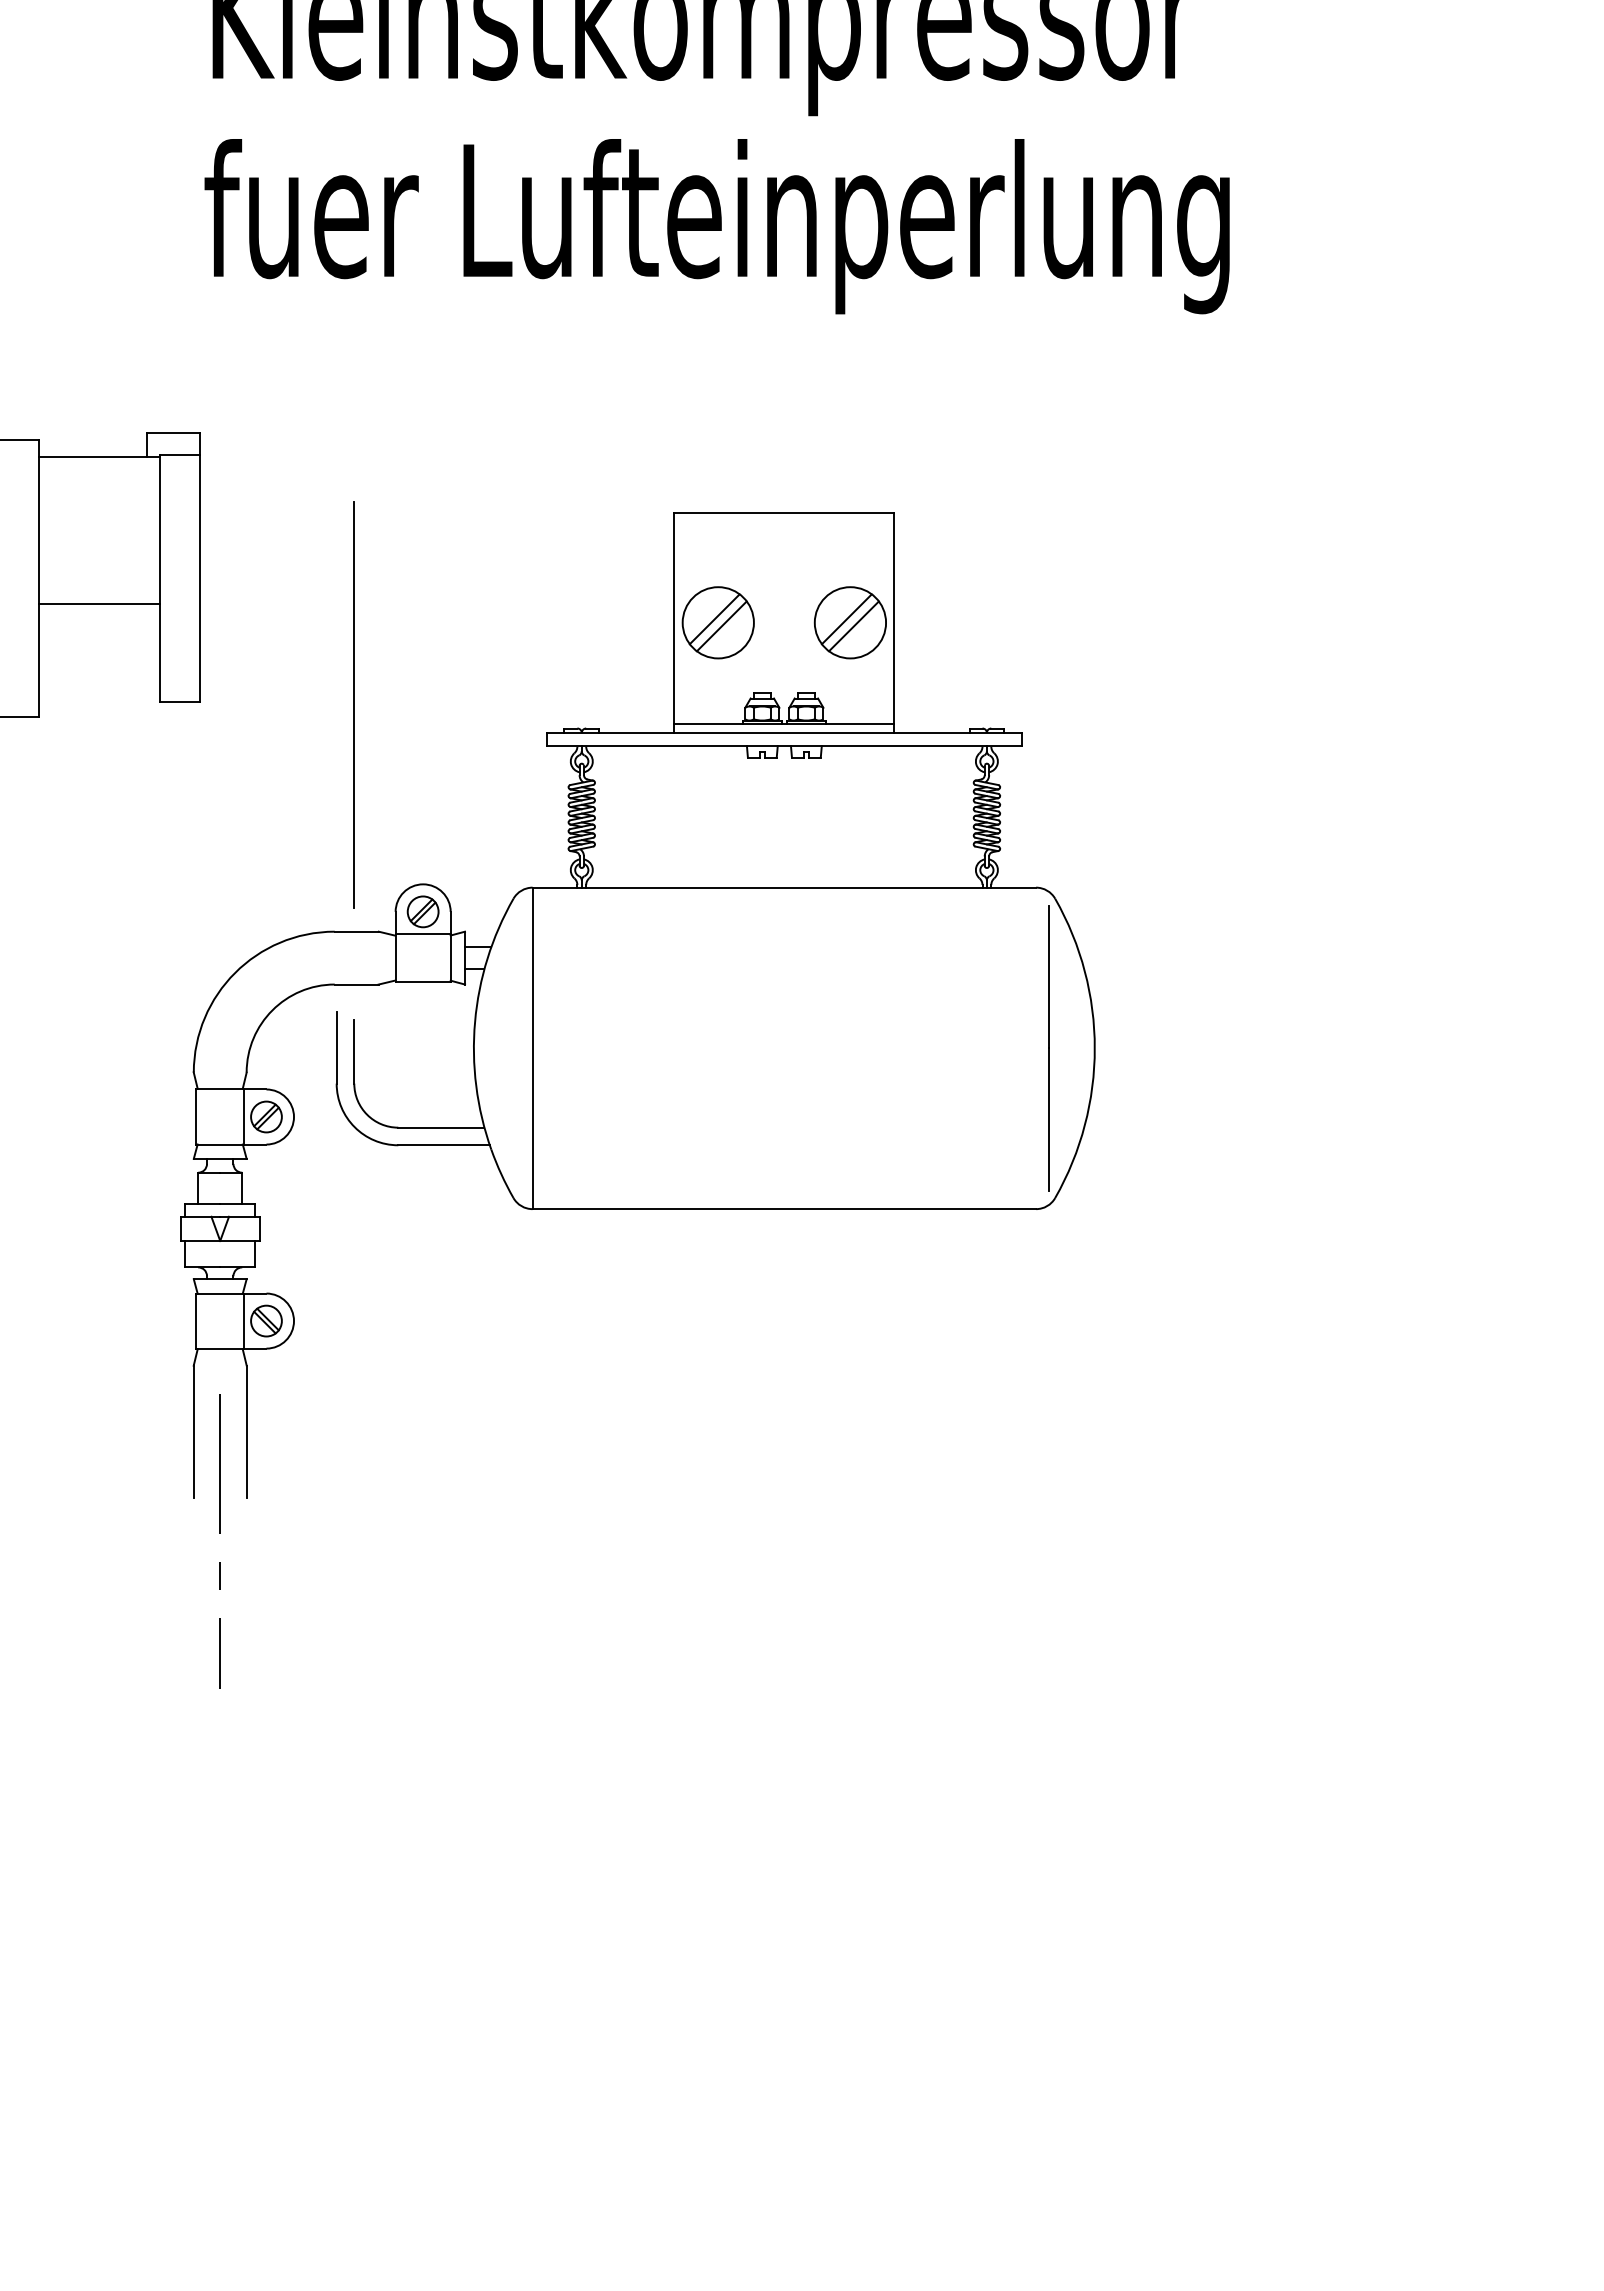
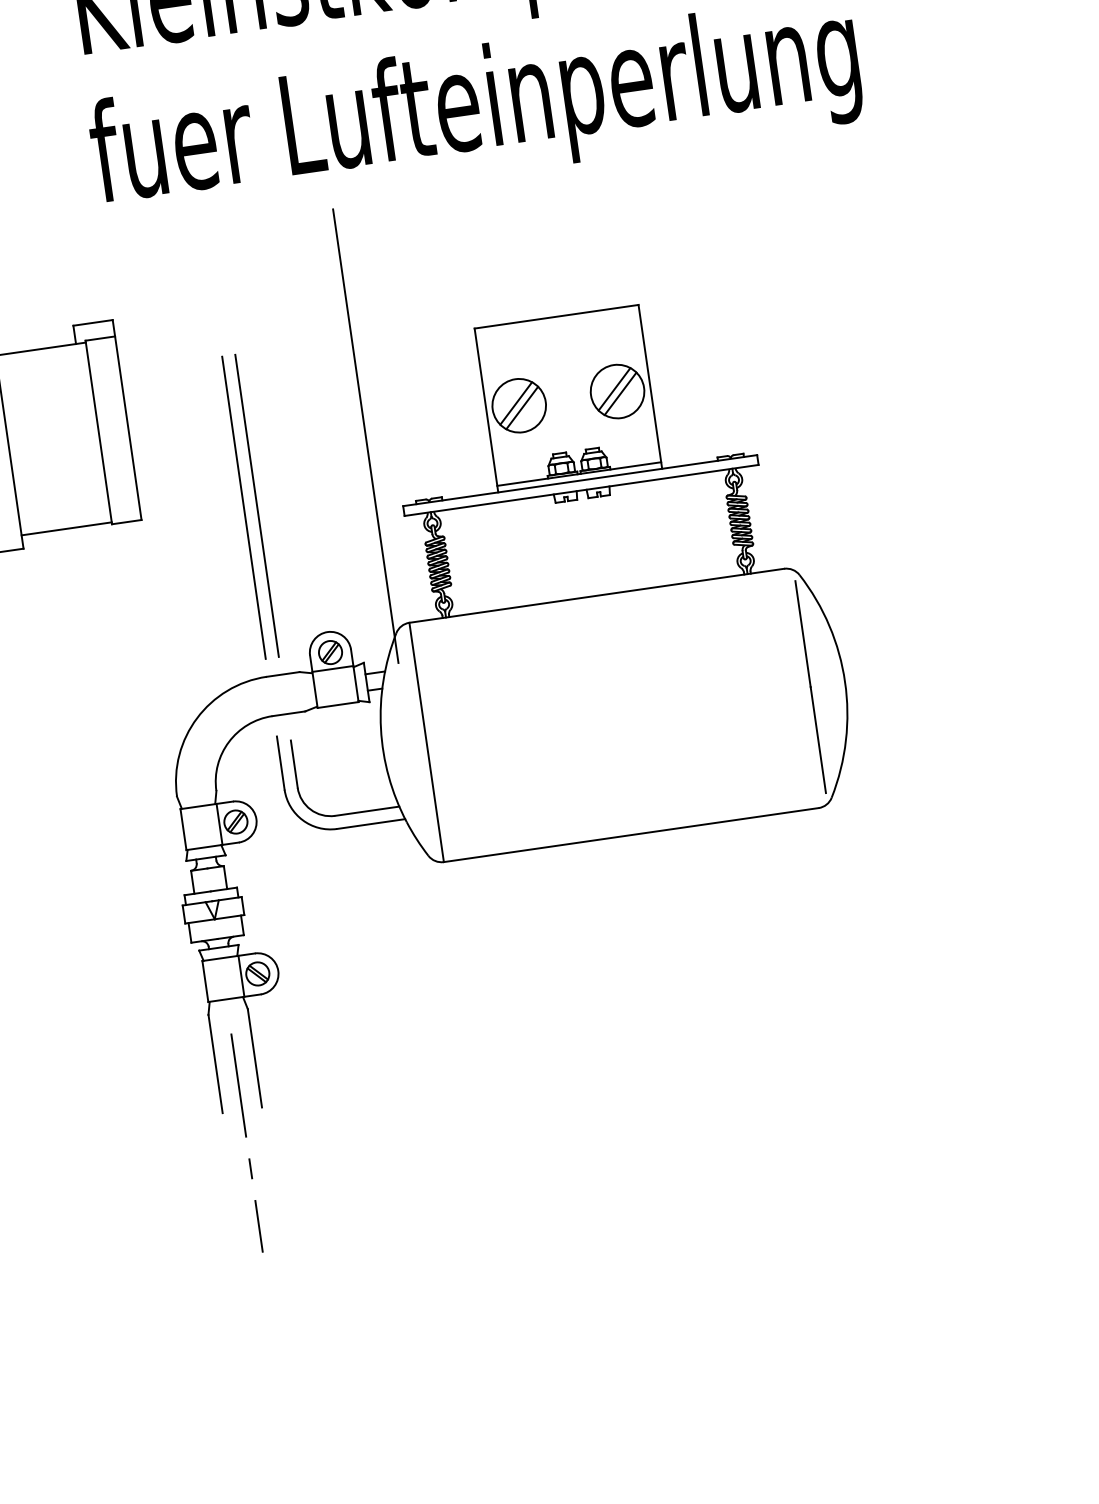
line: (98, 604) -> (66, 529), moved
line: (510, 633) -> (365, 436), added
line: (336, 704) -> (243, 507), added

